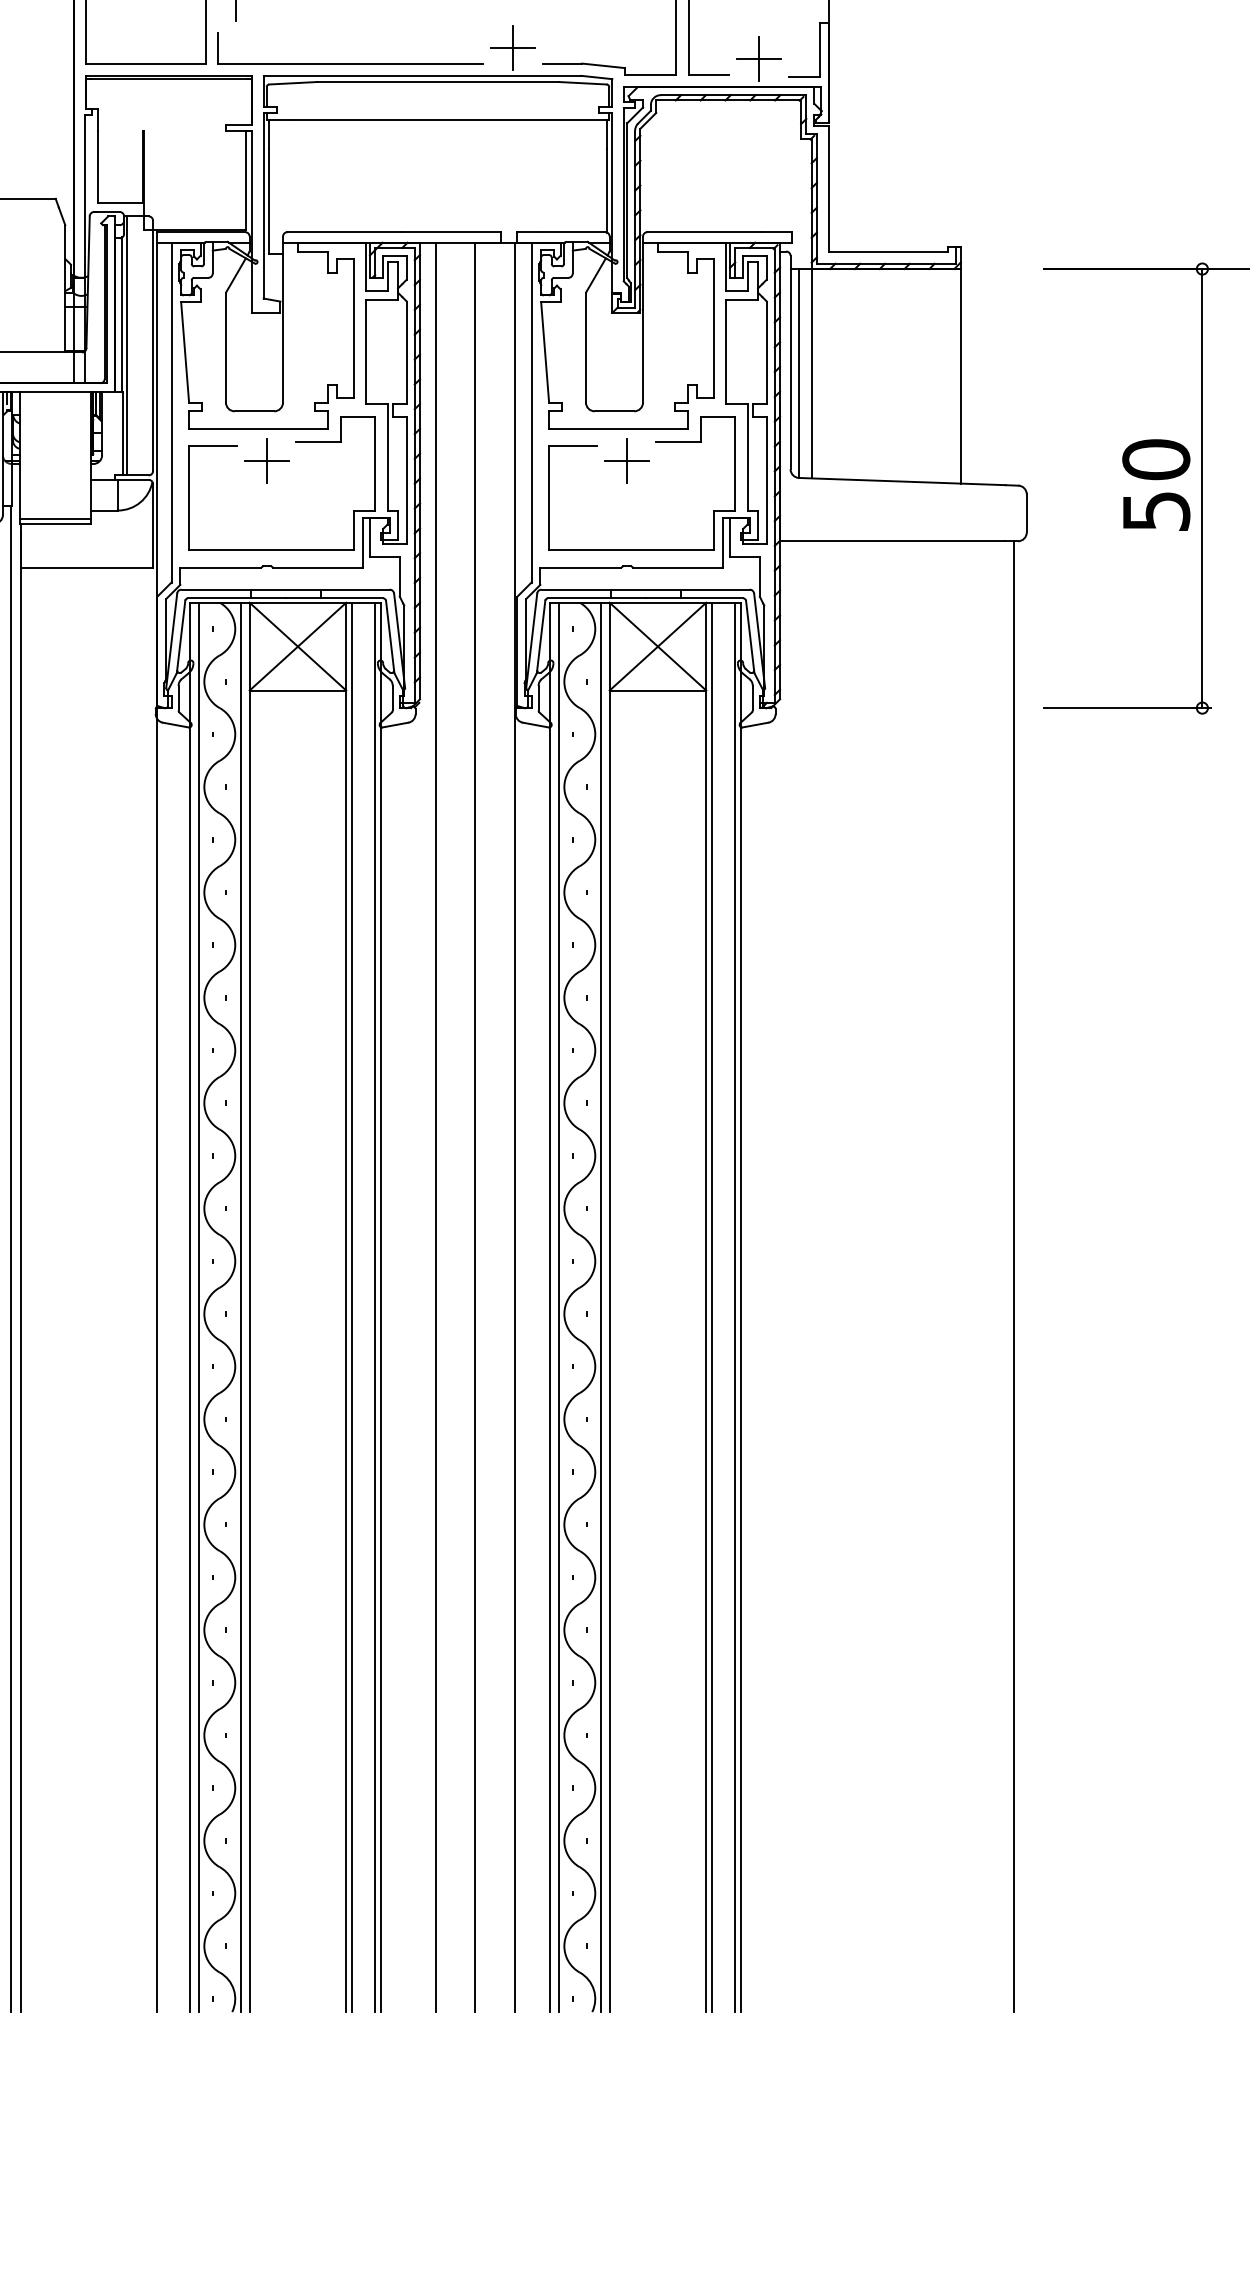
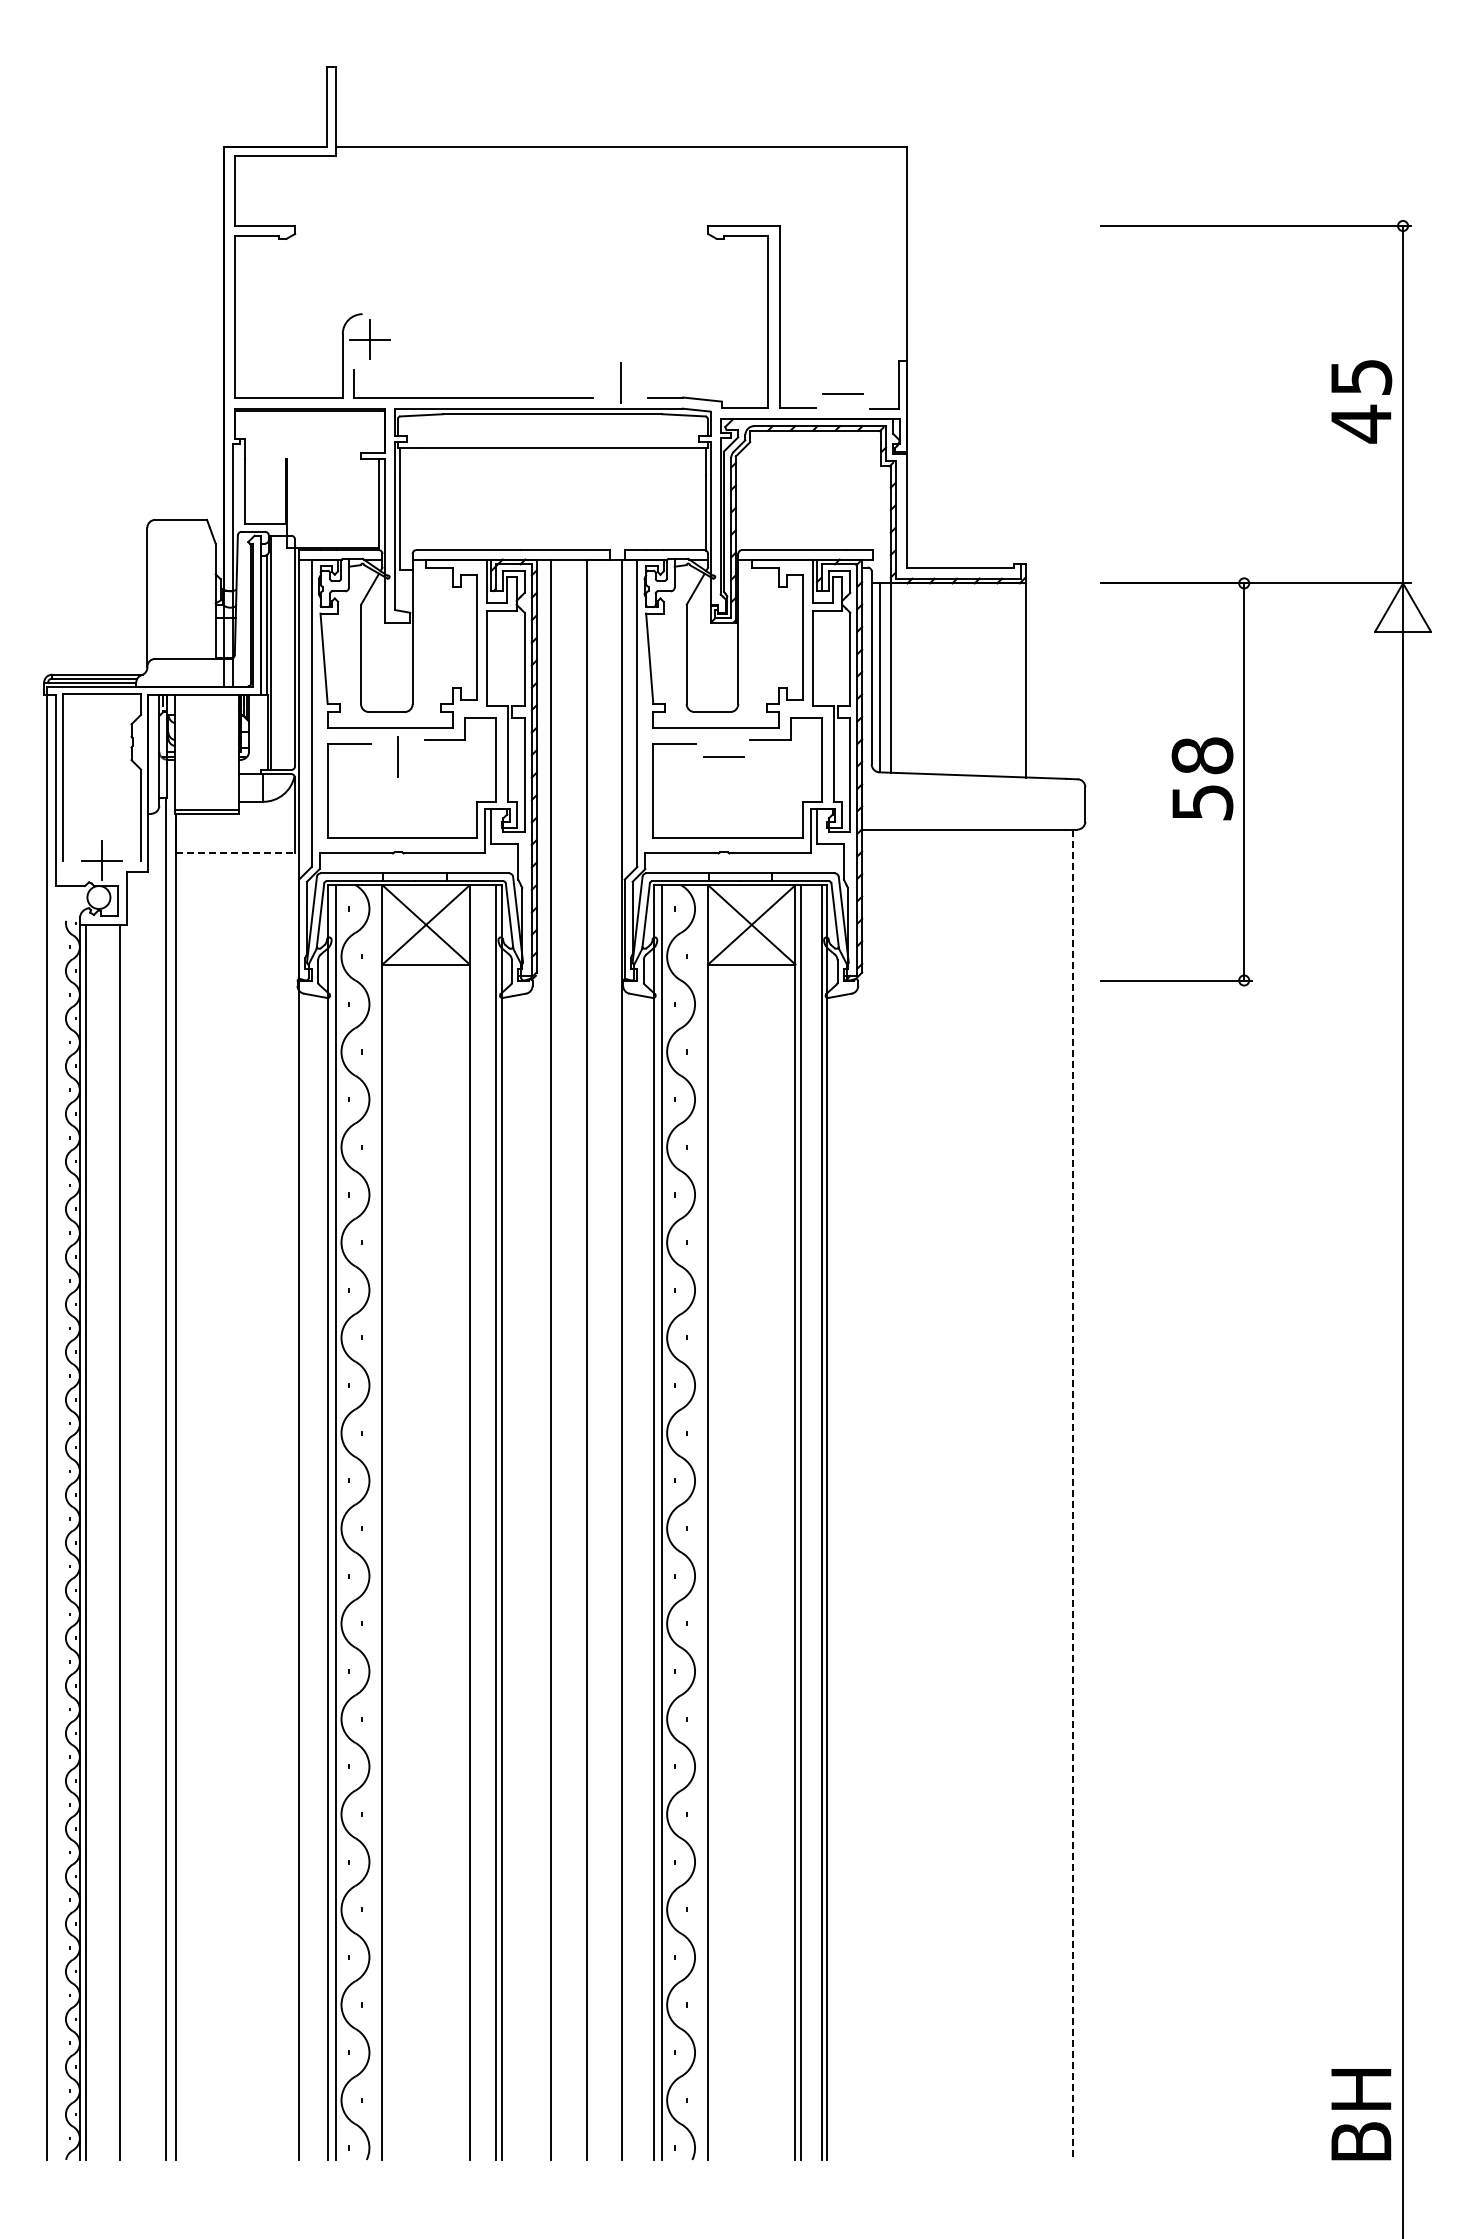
line: (512, 48) -> (620, 383), removed
line: (759, 59) -> (843, 393), removed
text: (1156, 459) -> (1202, 755), 50 -> 58
line: (267, 461) -> (398, 757), removed
line: (627, 461) -> (724, 757), removed
line: (87, 567) -> (235, 853), solid -> dashed
line: (1013, 1277) -> (1073, 1495), solid -> dashed
line: (240, 1307) -> (374, 1522), removed
line: (352, 1307) -> (475, 1522), removed
line: (601, 1307) -> (700, 1522), removed

